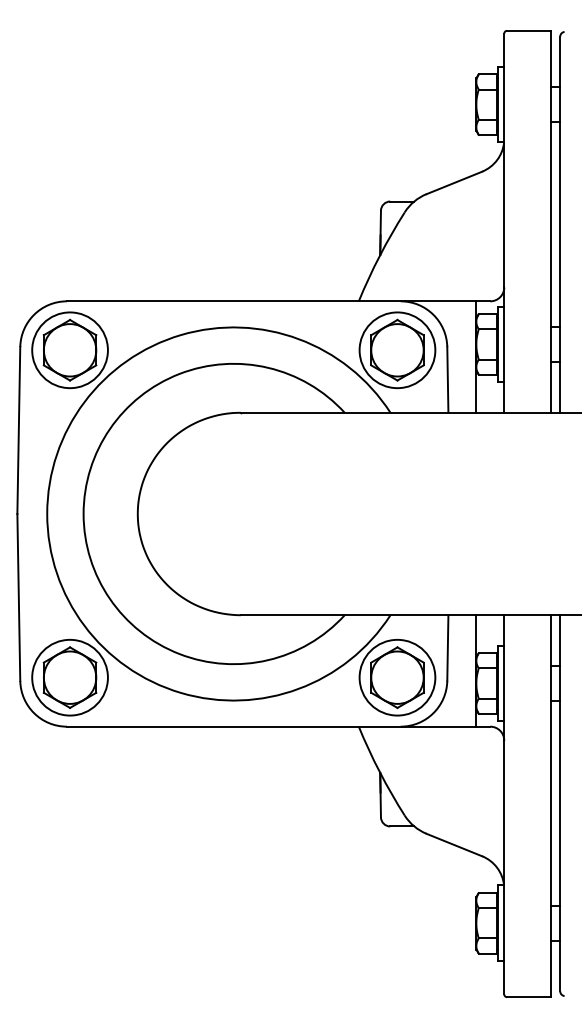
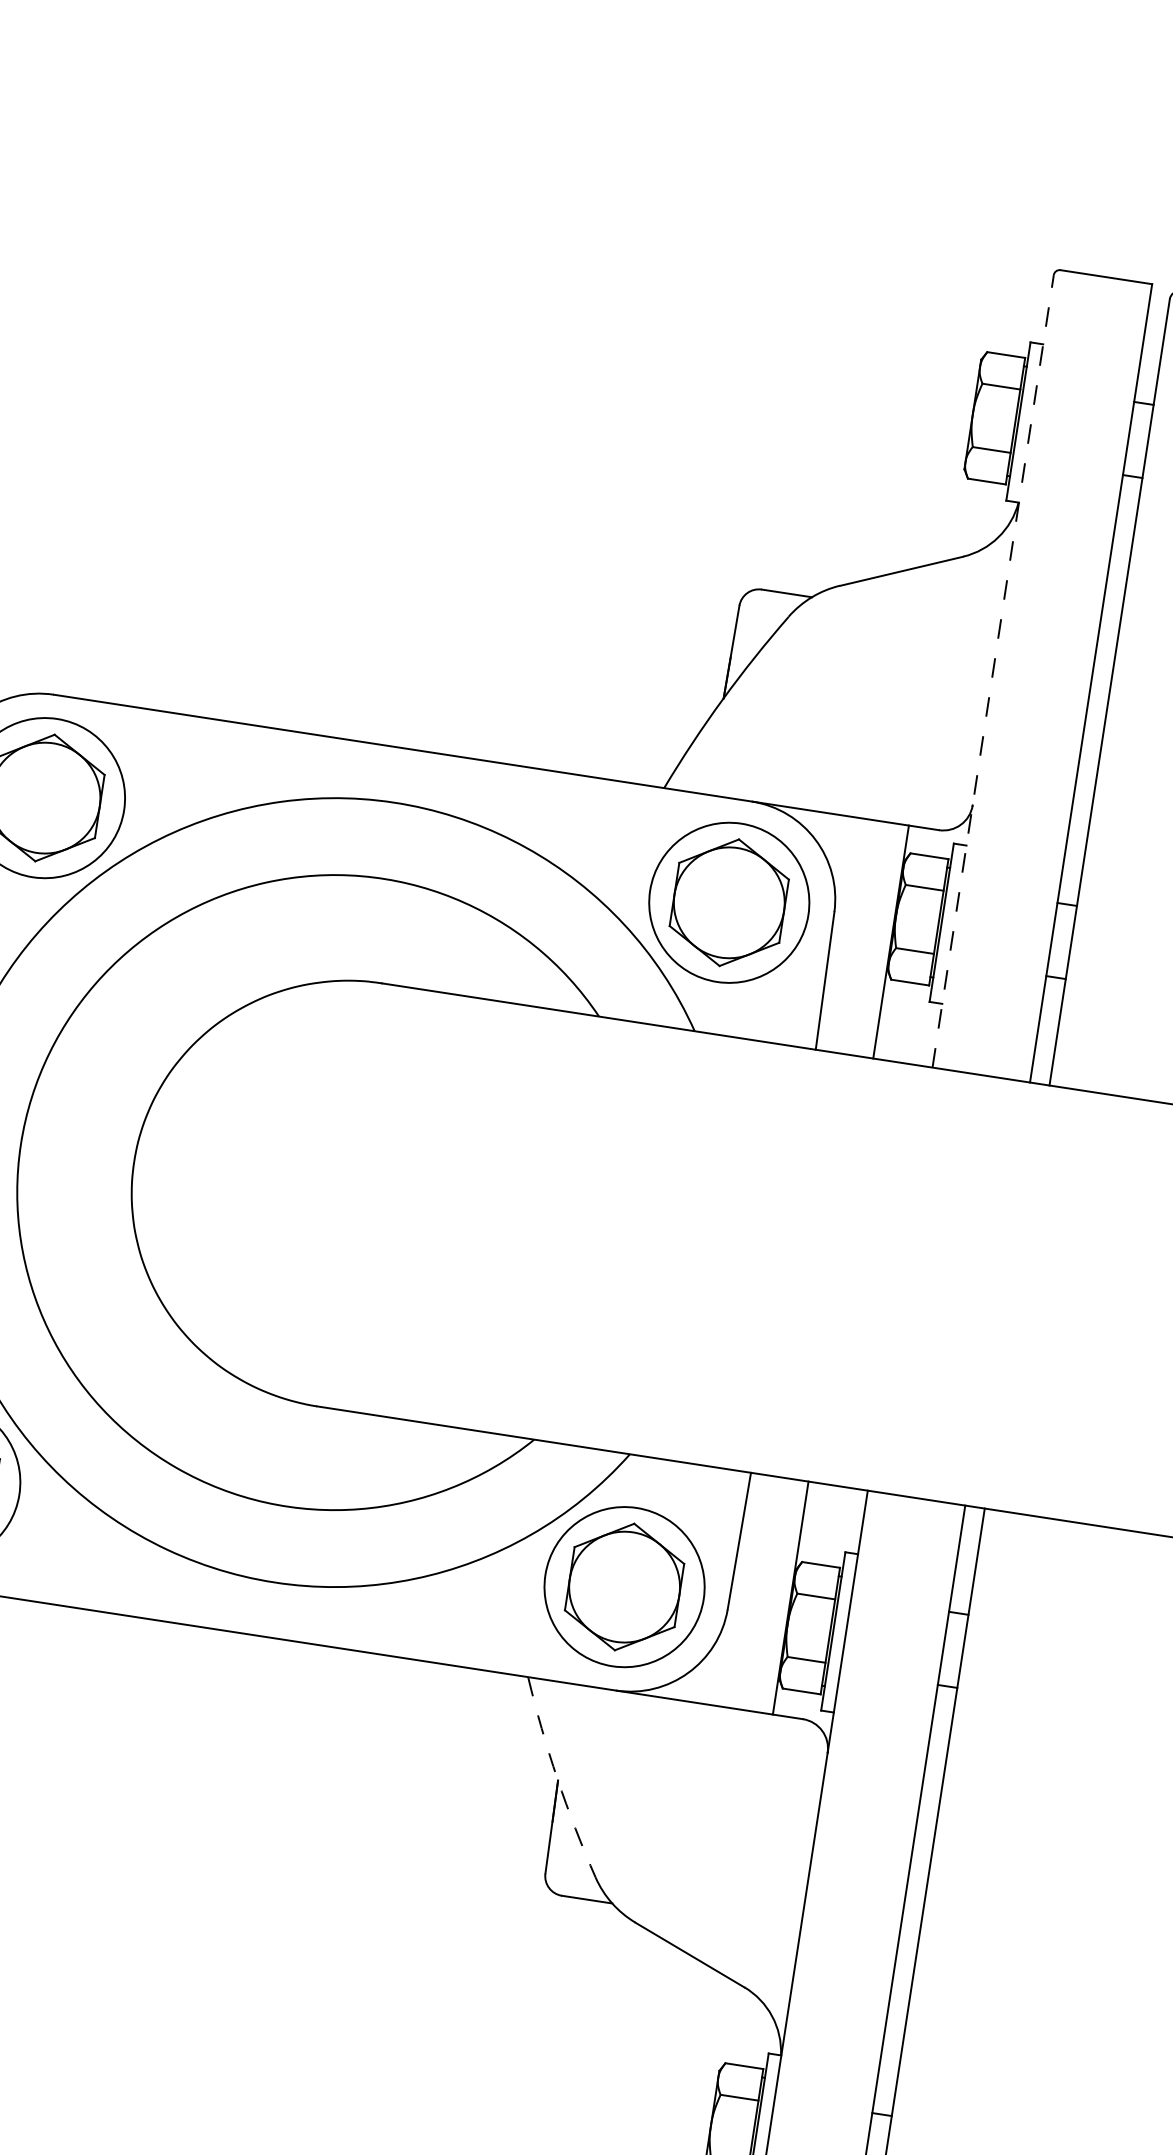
line: (504, 223) -> (993, 672), solid -> dashed
arc: (379, 772) -> (556, 1779), solid -> dashed

